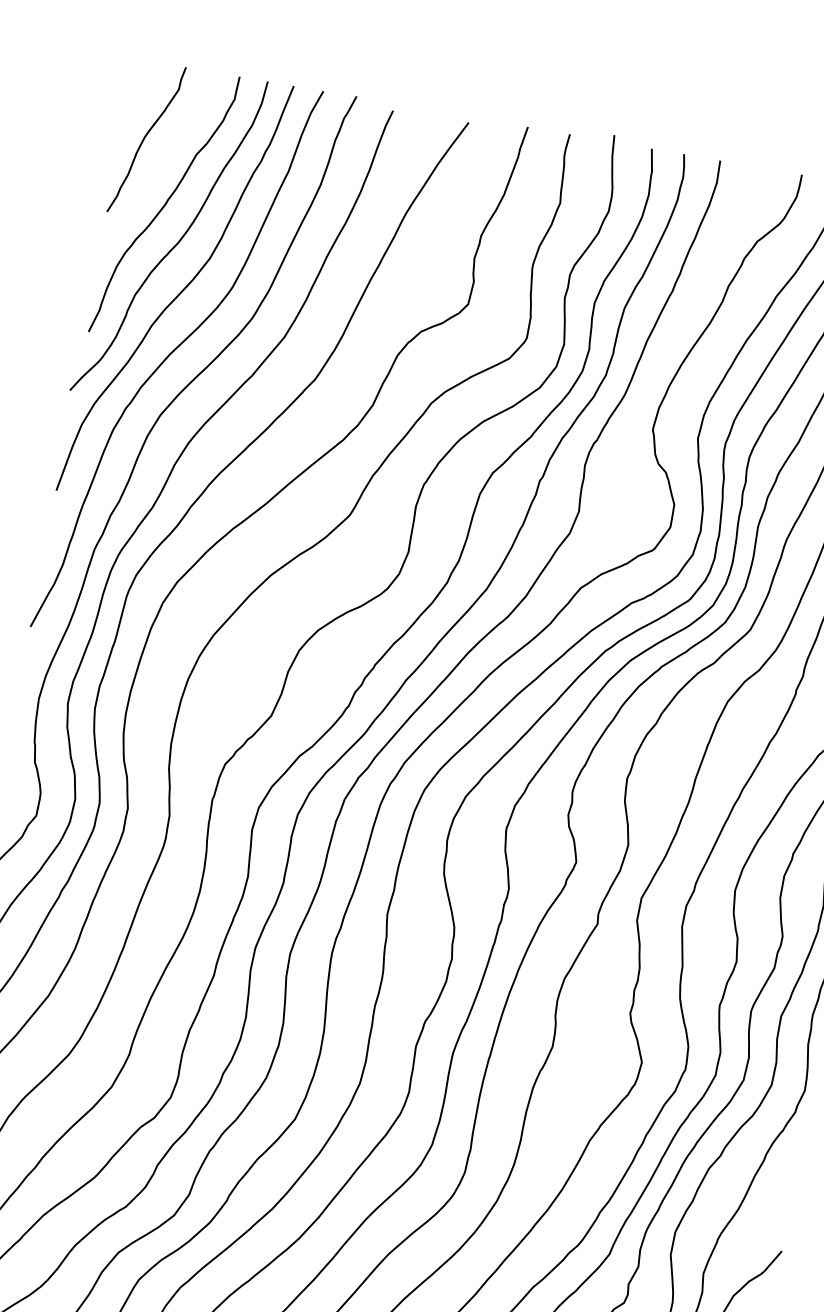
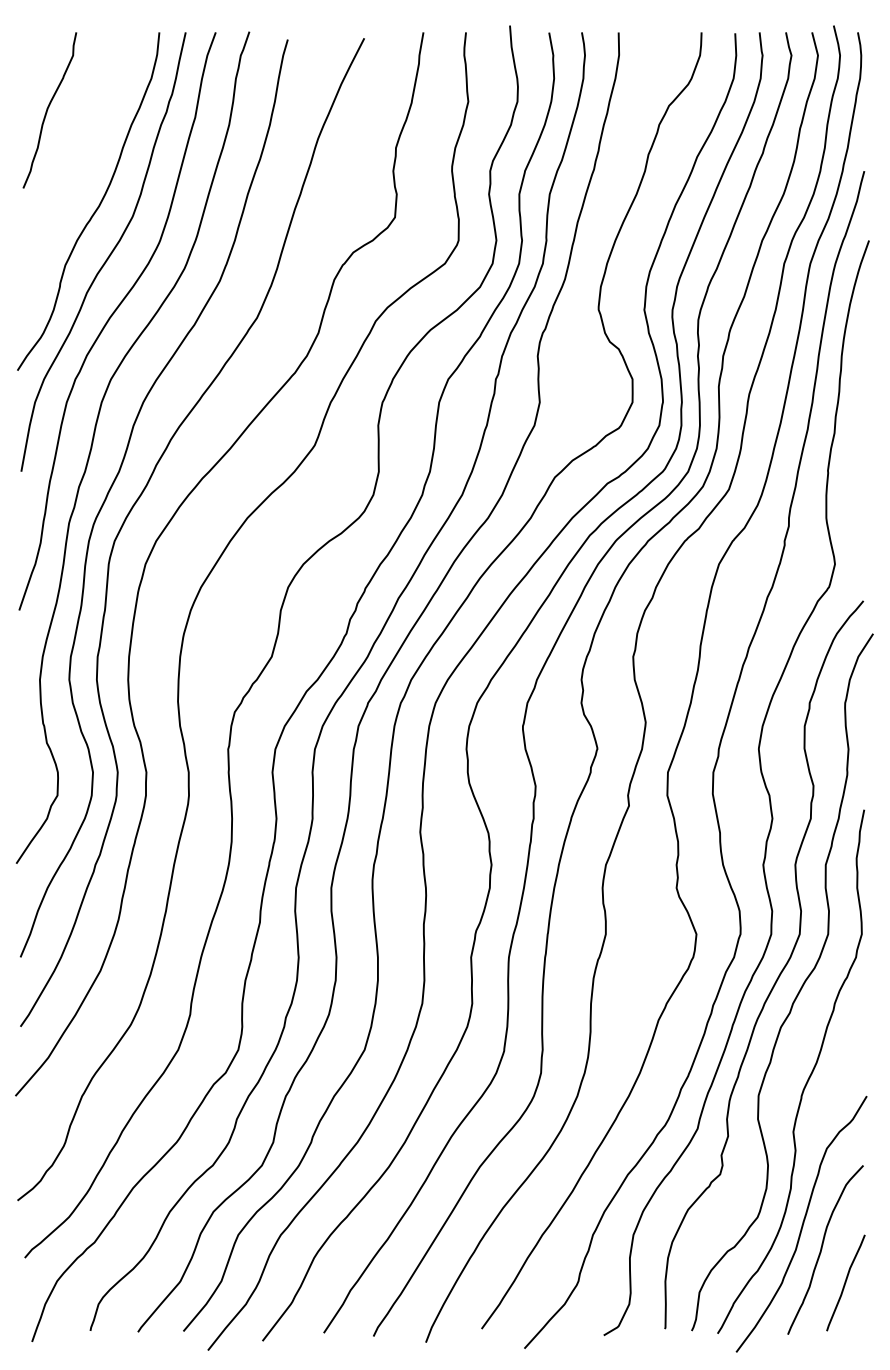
curve: (164, 203) -> (78, 170), removed

